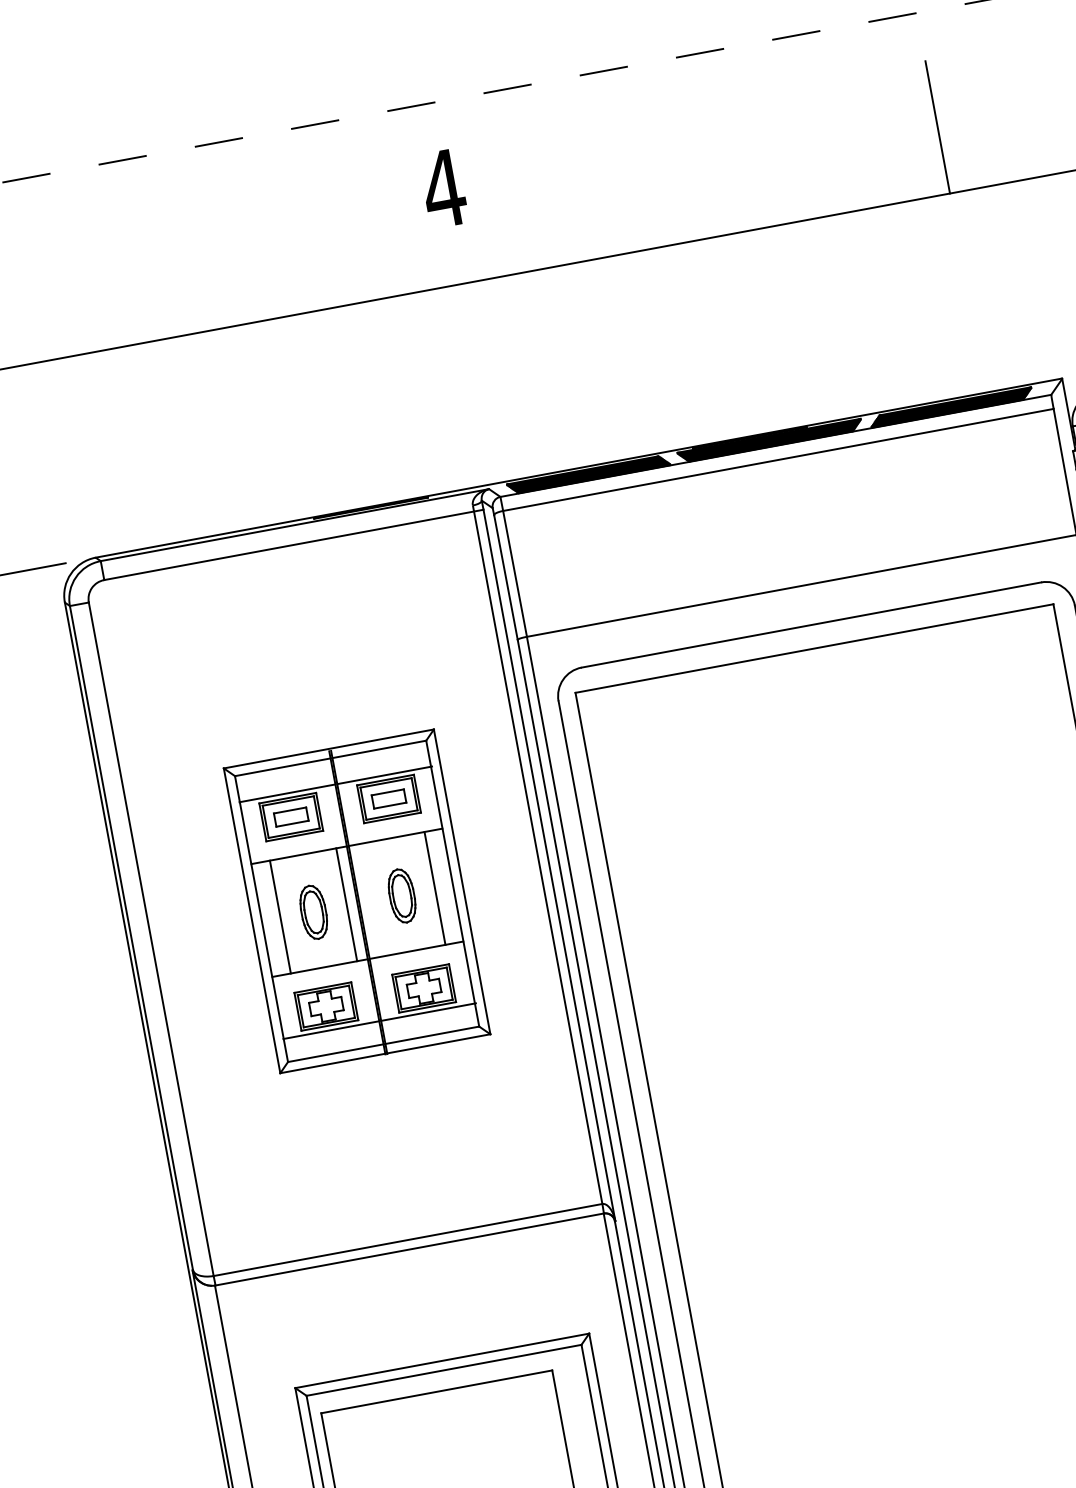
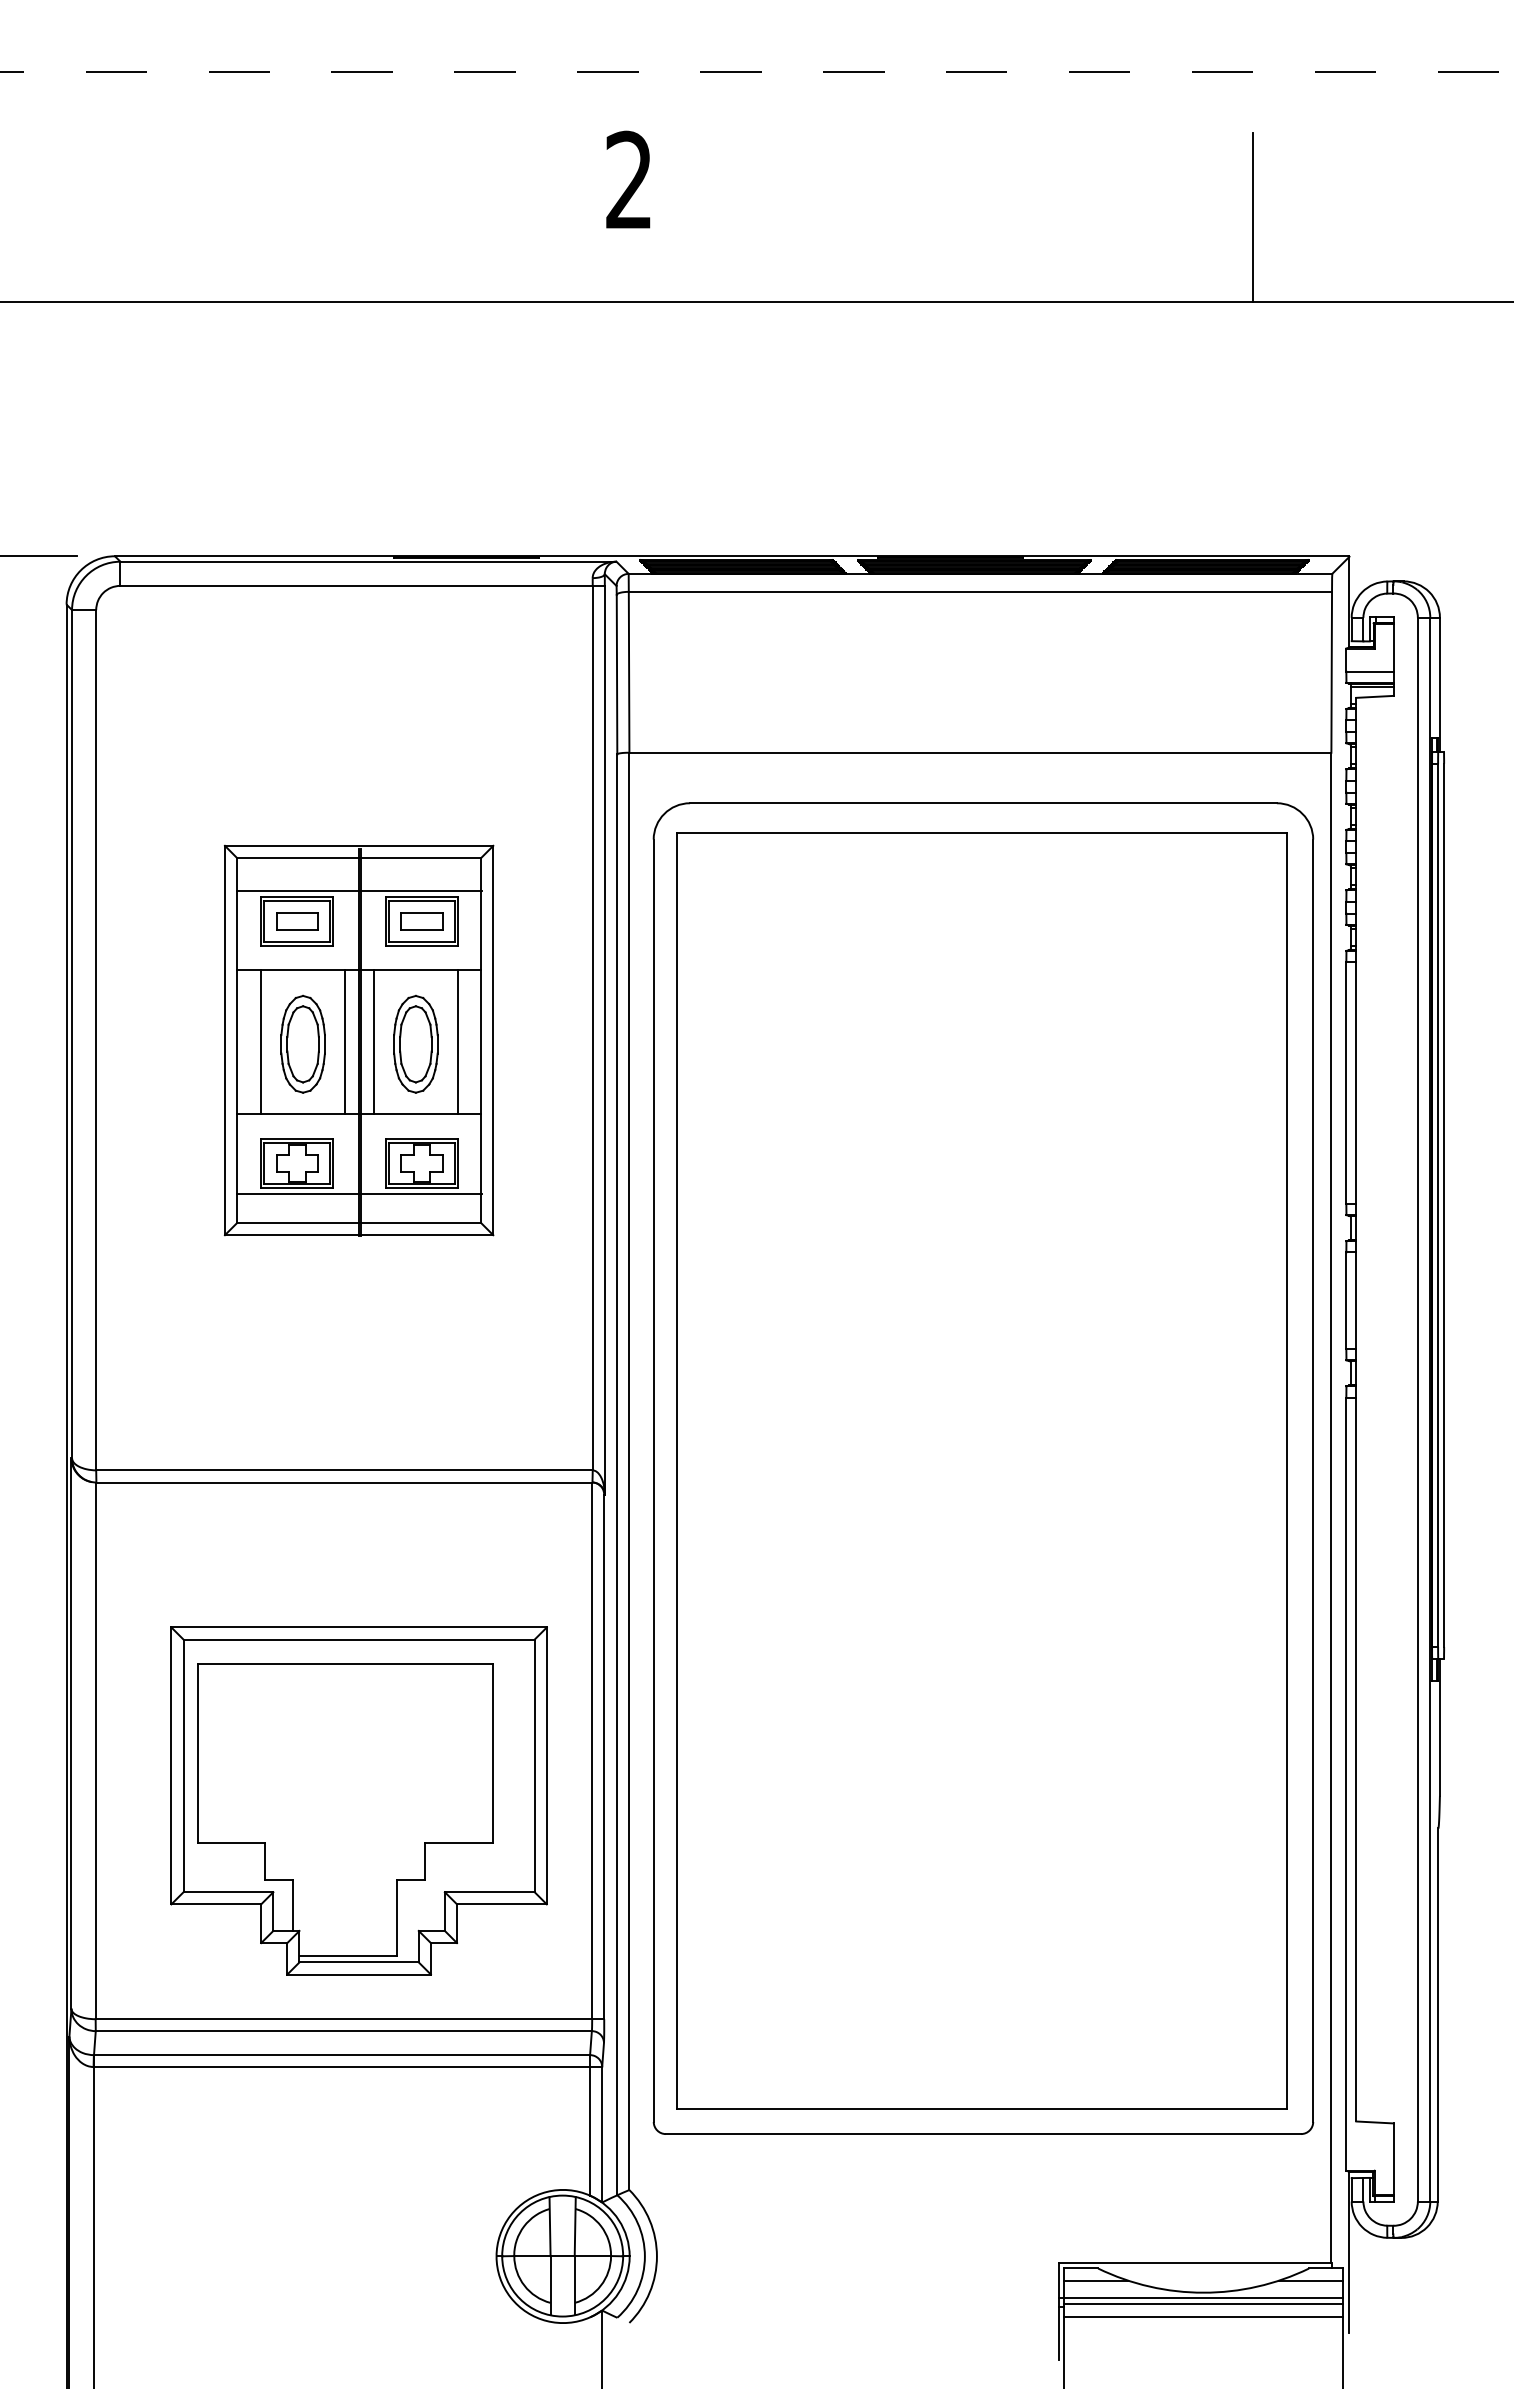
text: (443, 188) -> (629, 179), 4 -> 2
part: (401, 895) -> (415, 1043), size x1.43
line: (368, 900) -> (373, 1042), added
part: (313, 911) -> (302, 1043), size x1.43

